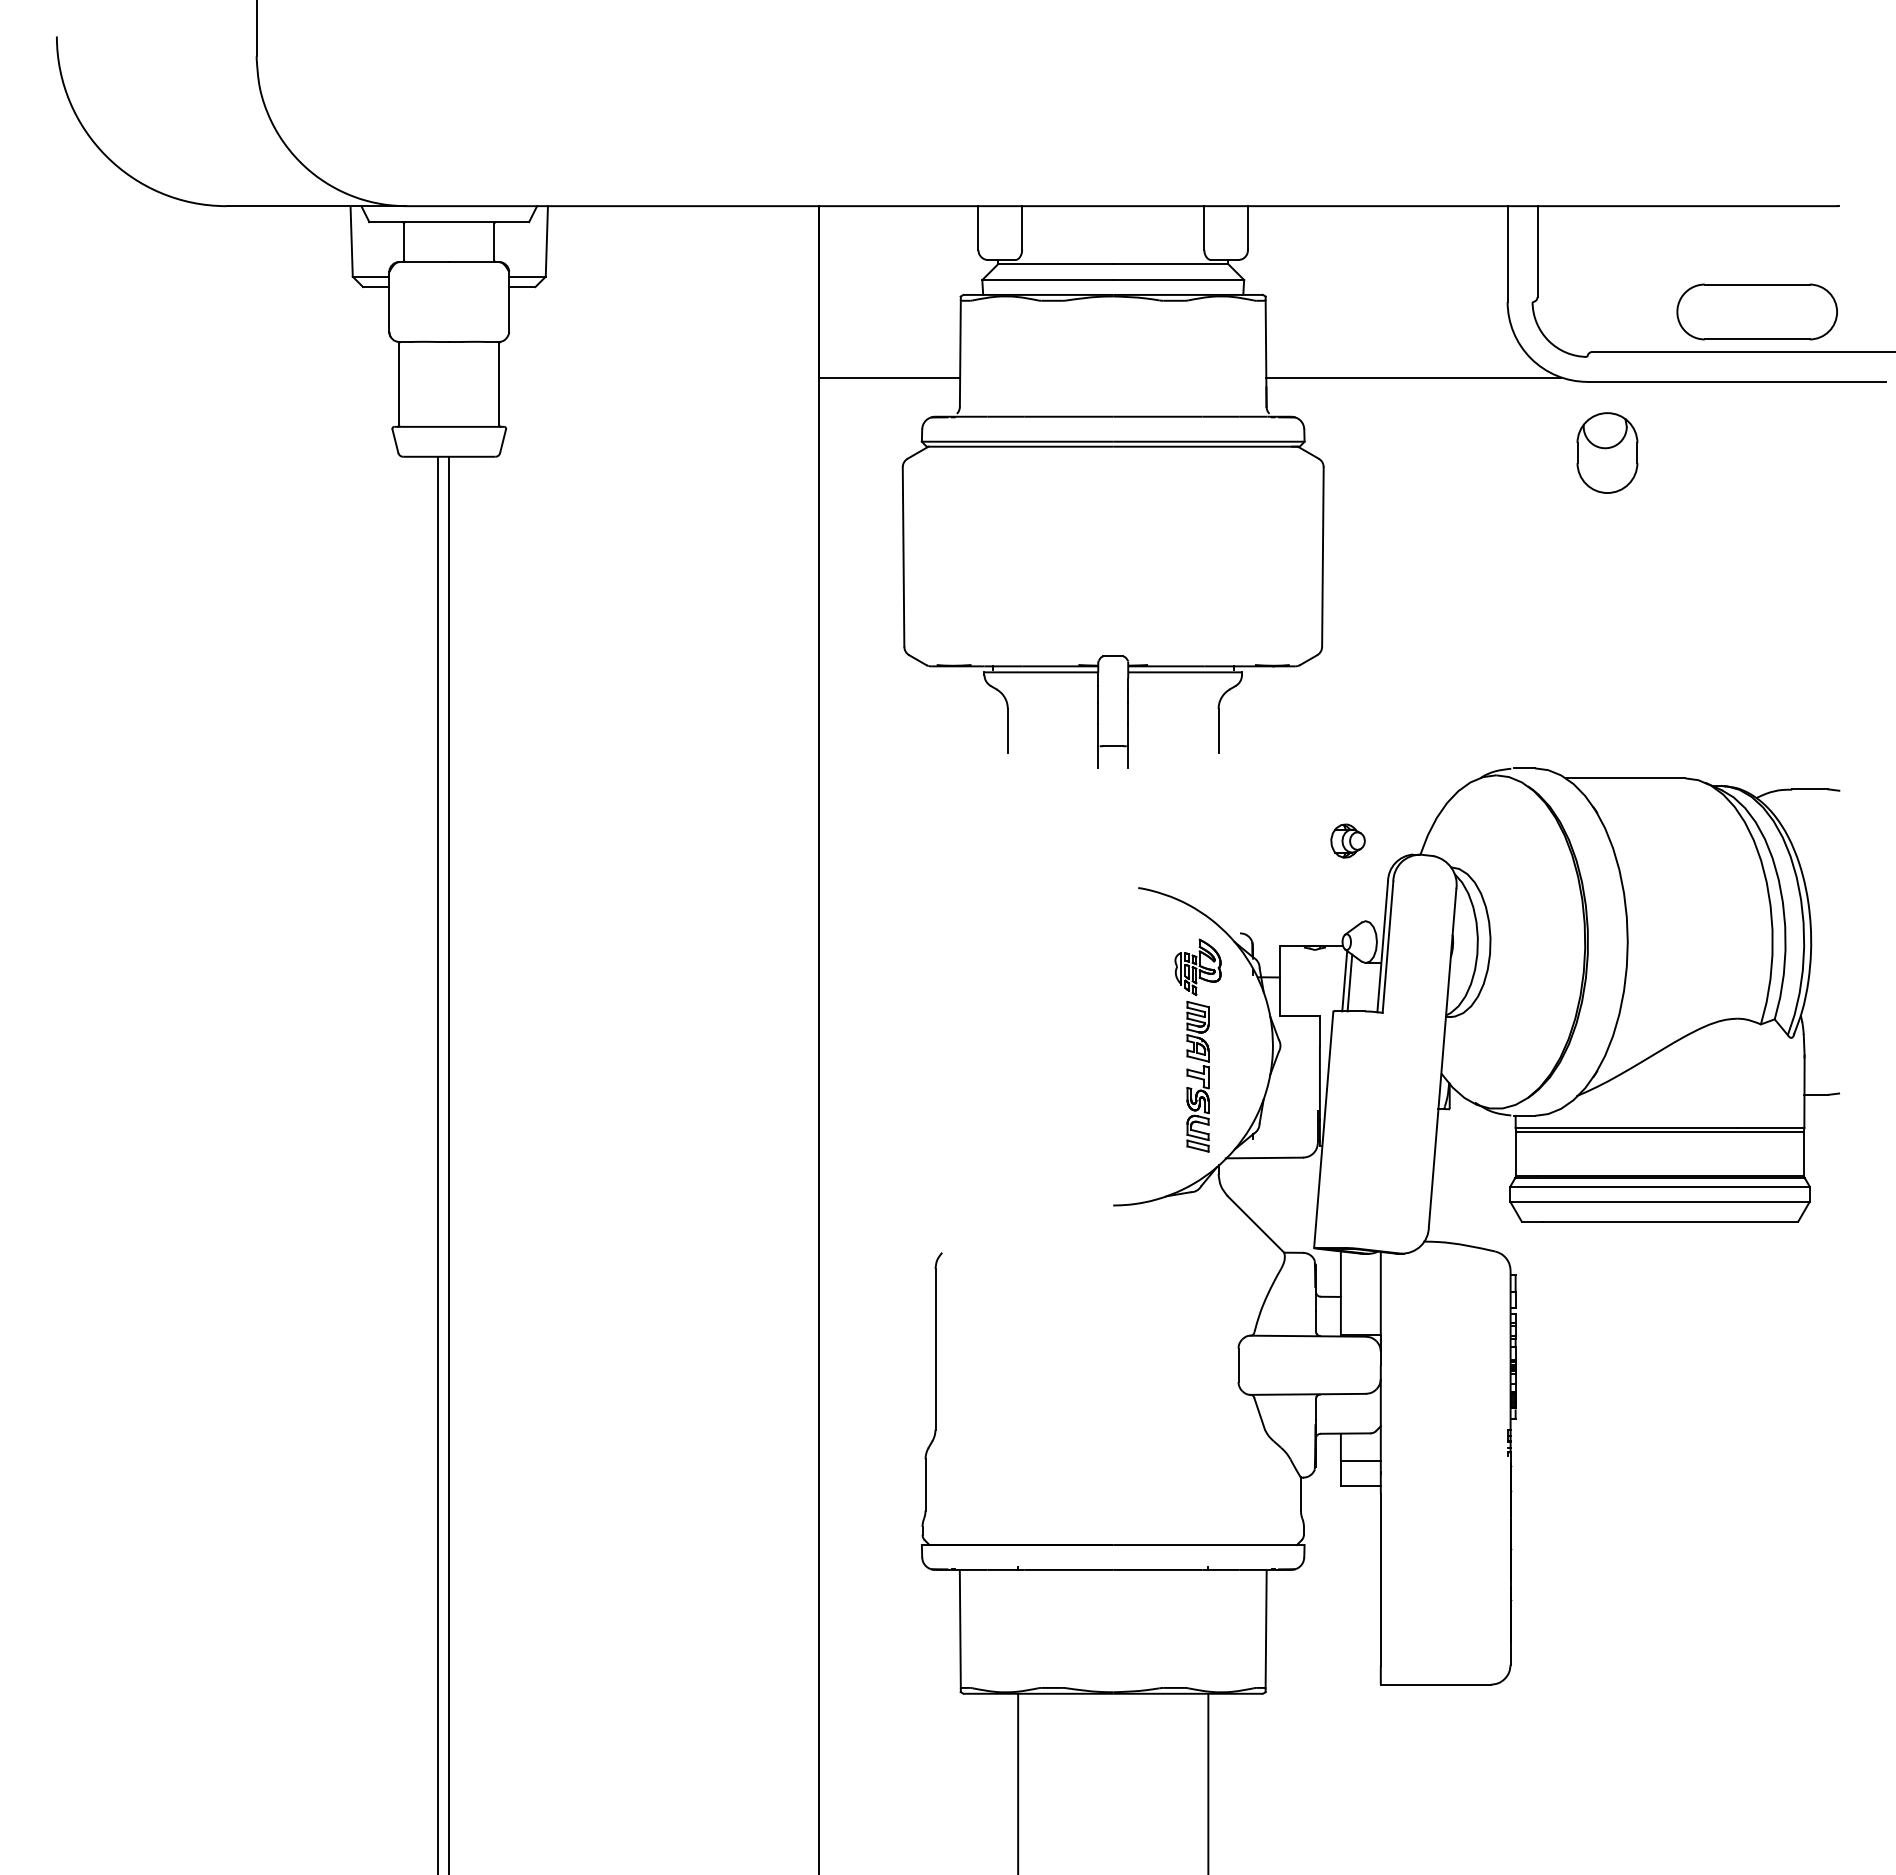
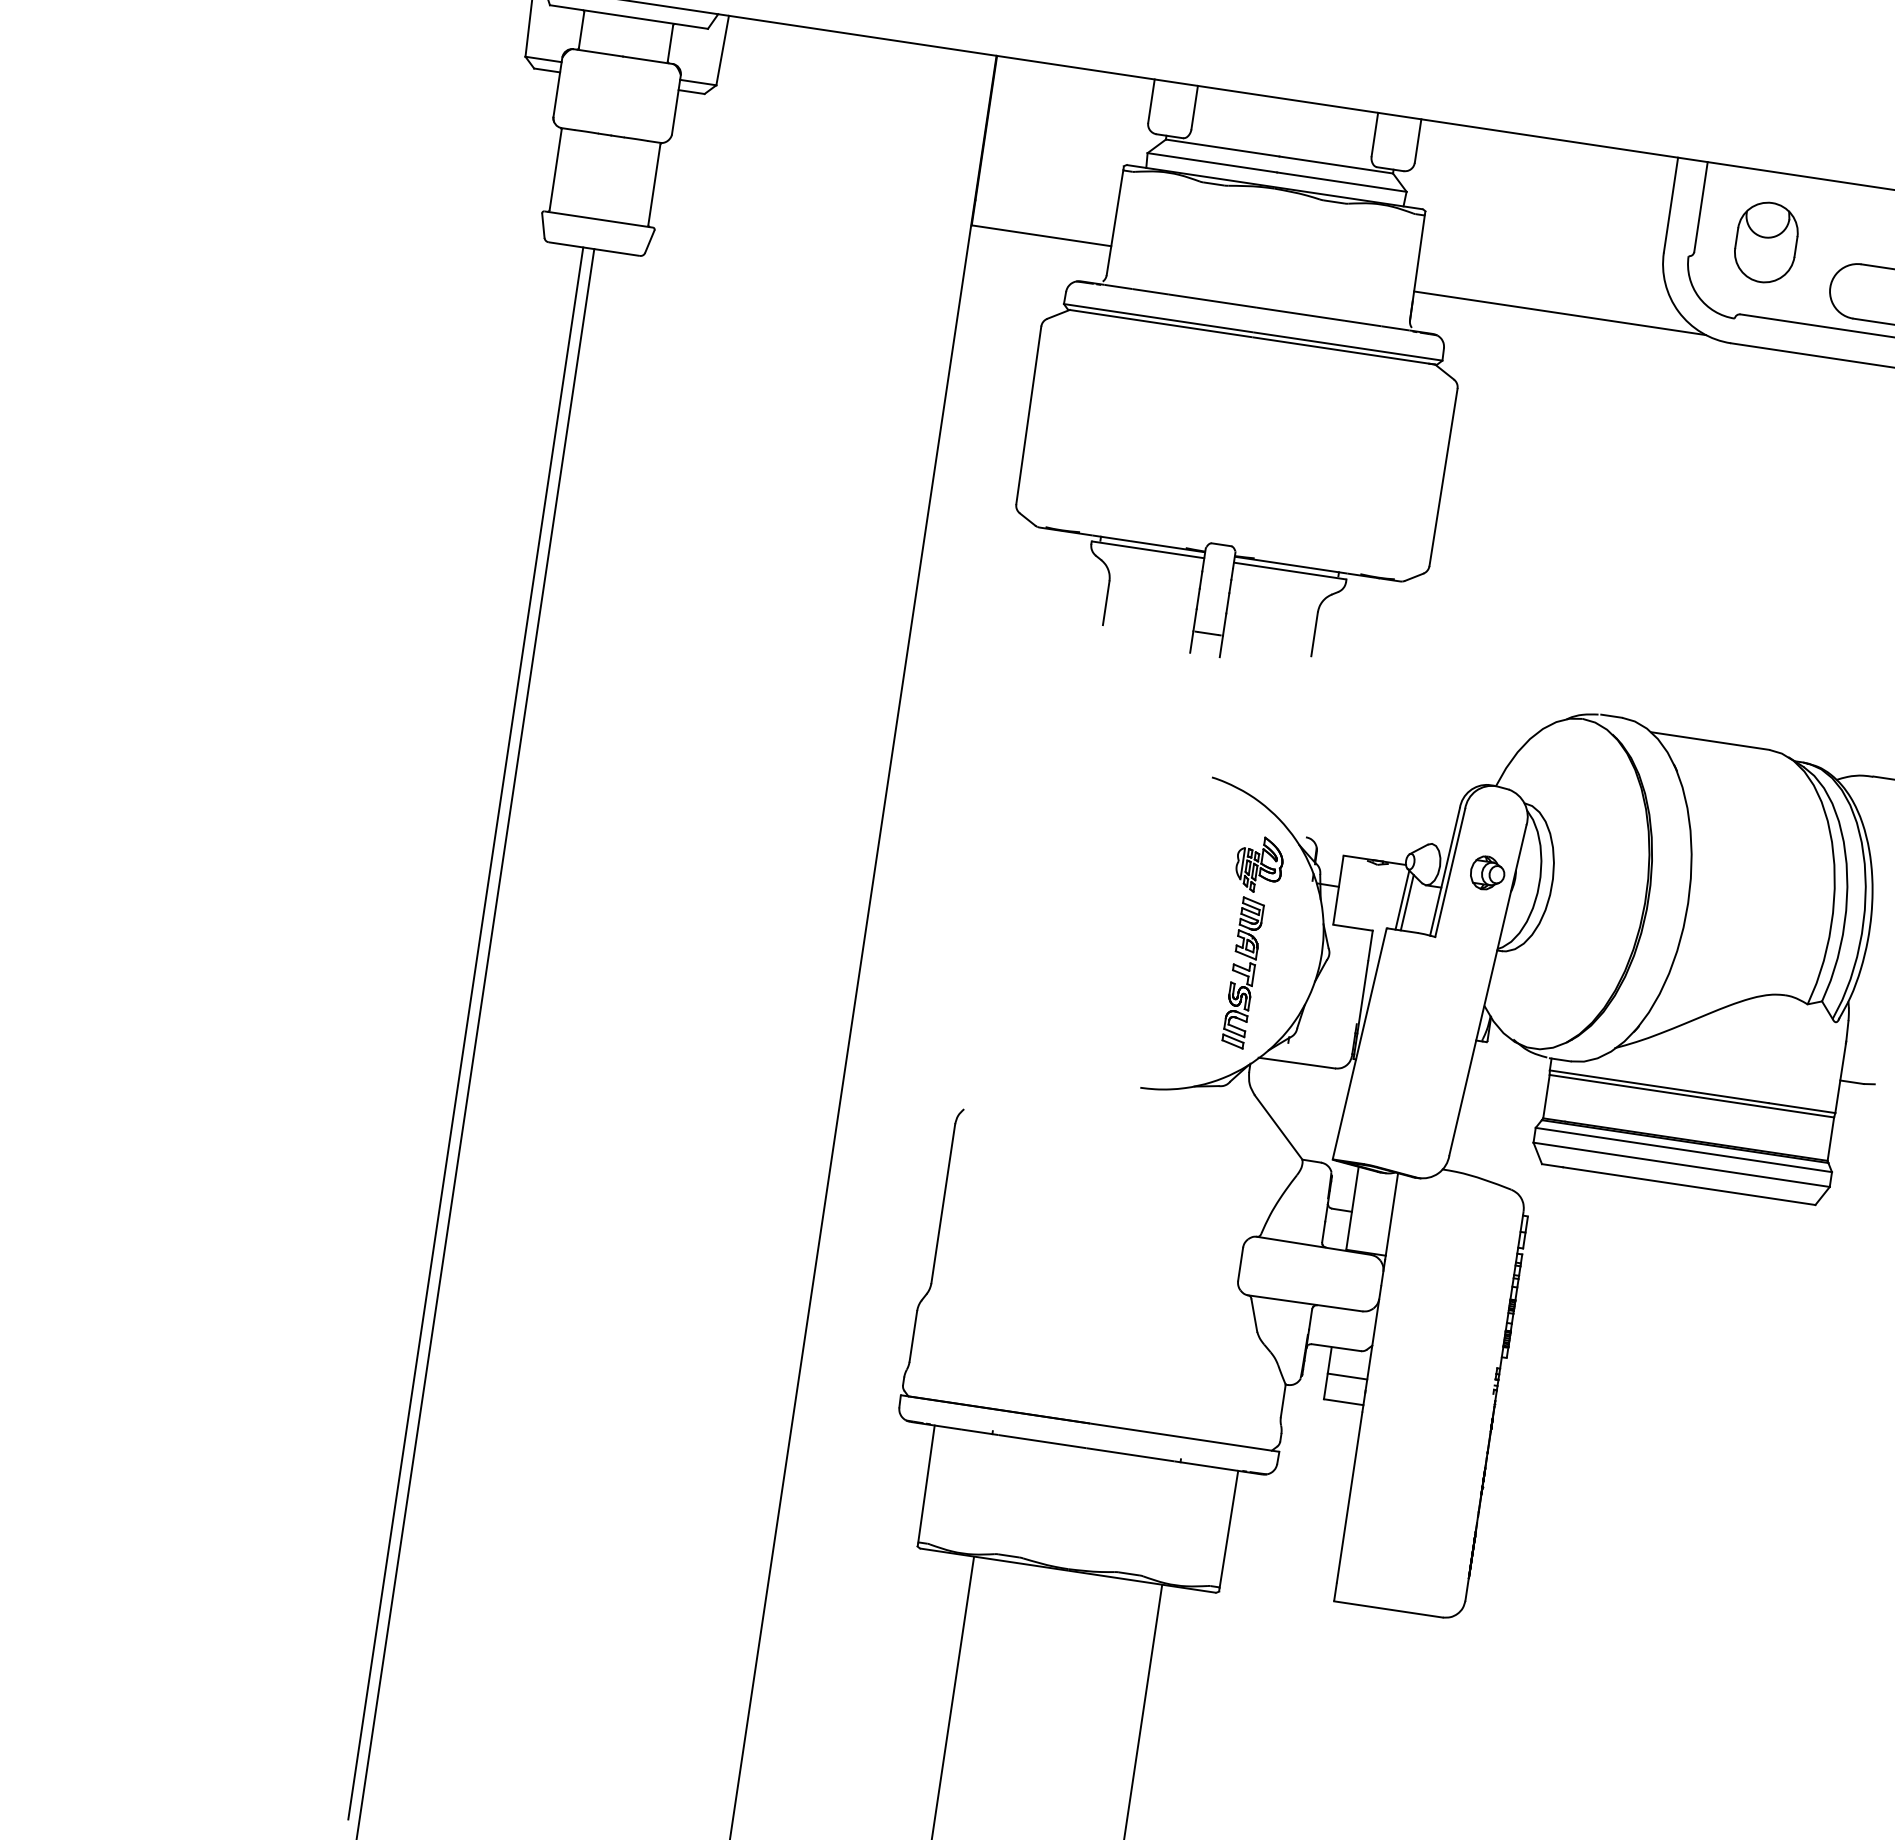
part: (1607, 452) -> (1766, 242), moved
part: (1347, 840) -> (1487, 872), moved

